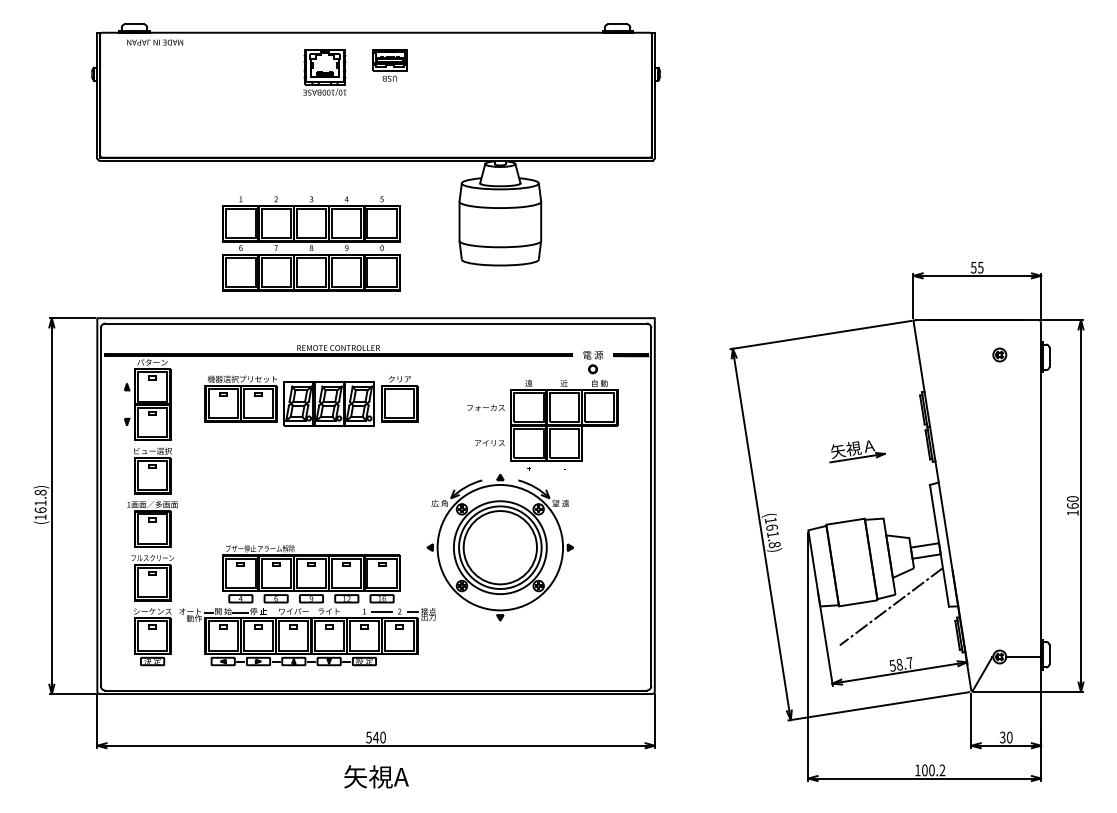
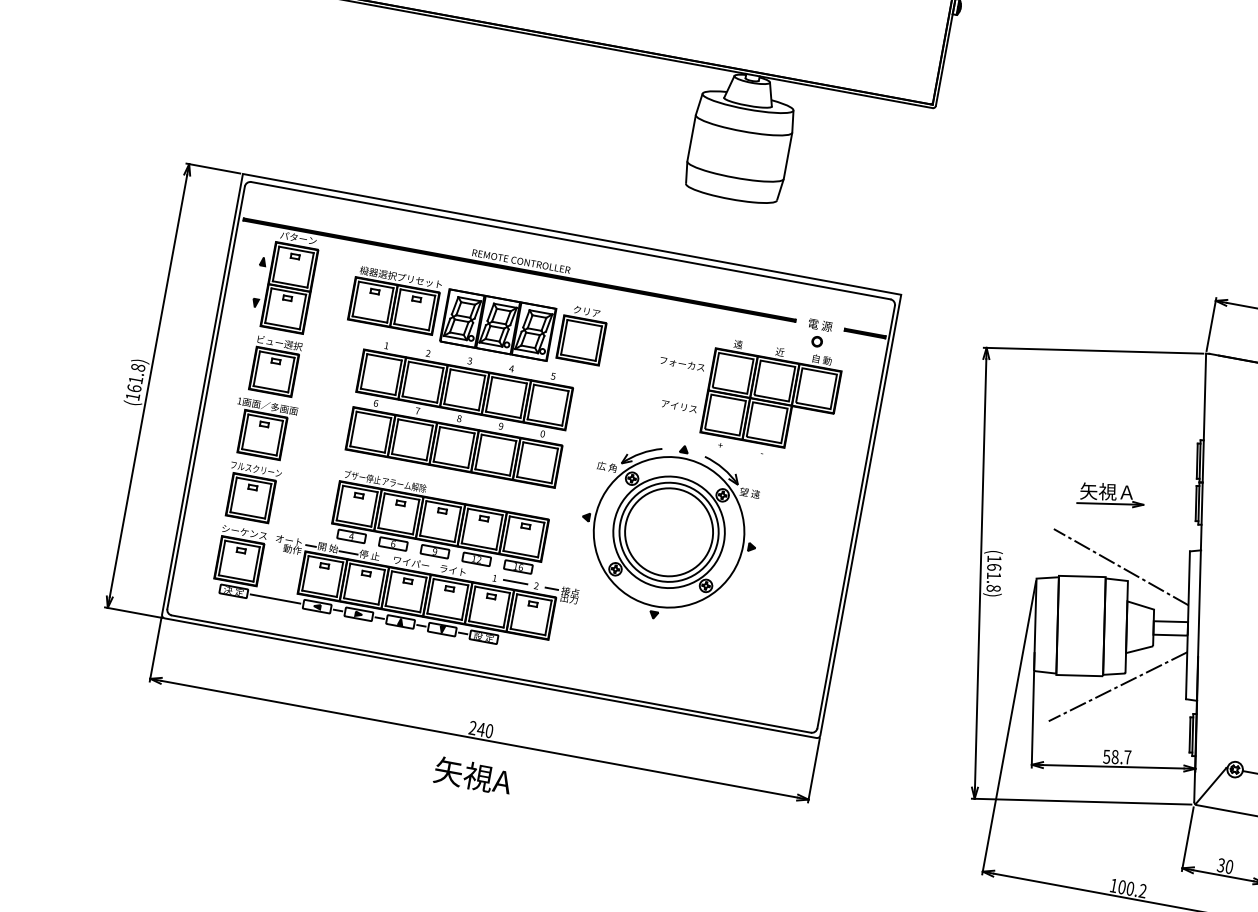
part: (311, 243) -> (460, 413), moved
line: (875, 508) -> (1120, 567), added
line: (187, 661) -> (275, 598), added
text: (368, 737) -> (472, 727), 540 -> 240

